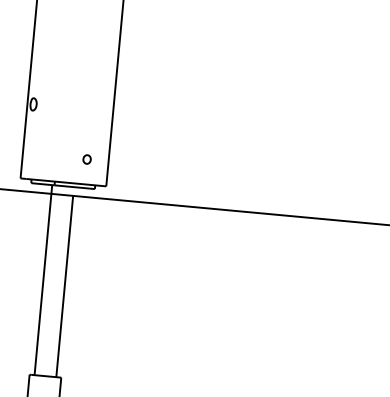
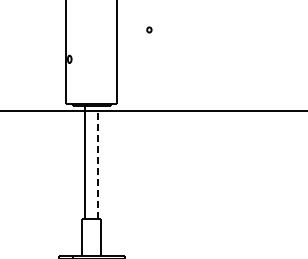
part: (87, 158) -> (149, 29), moved
line: (65, 285) -> (98, 164), solid -> dashed

